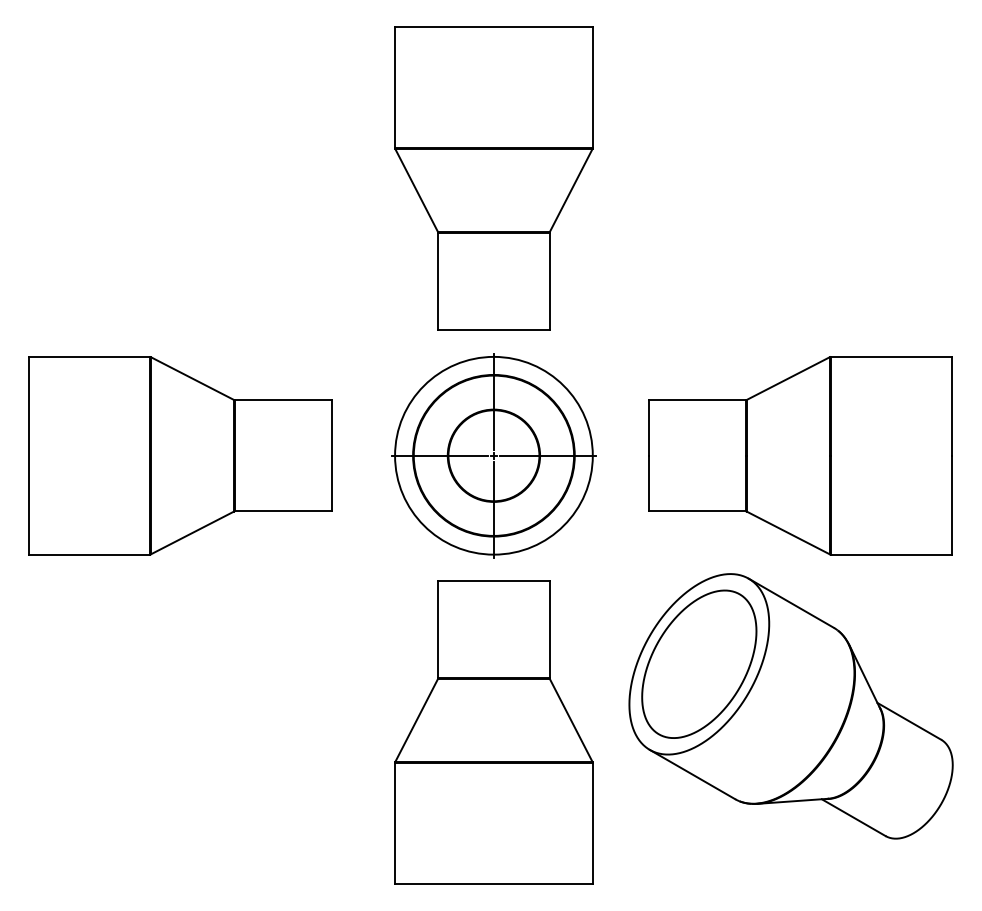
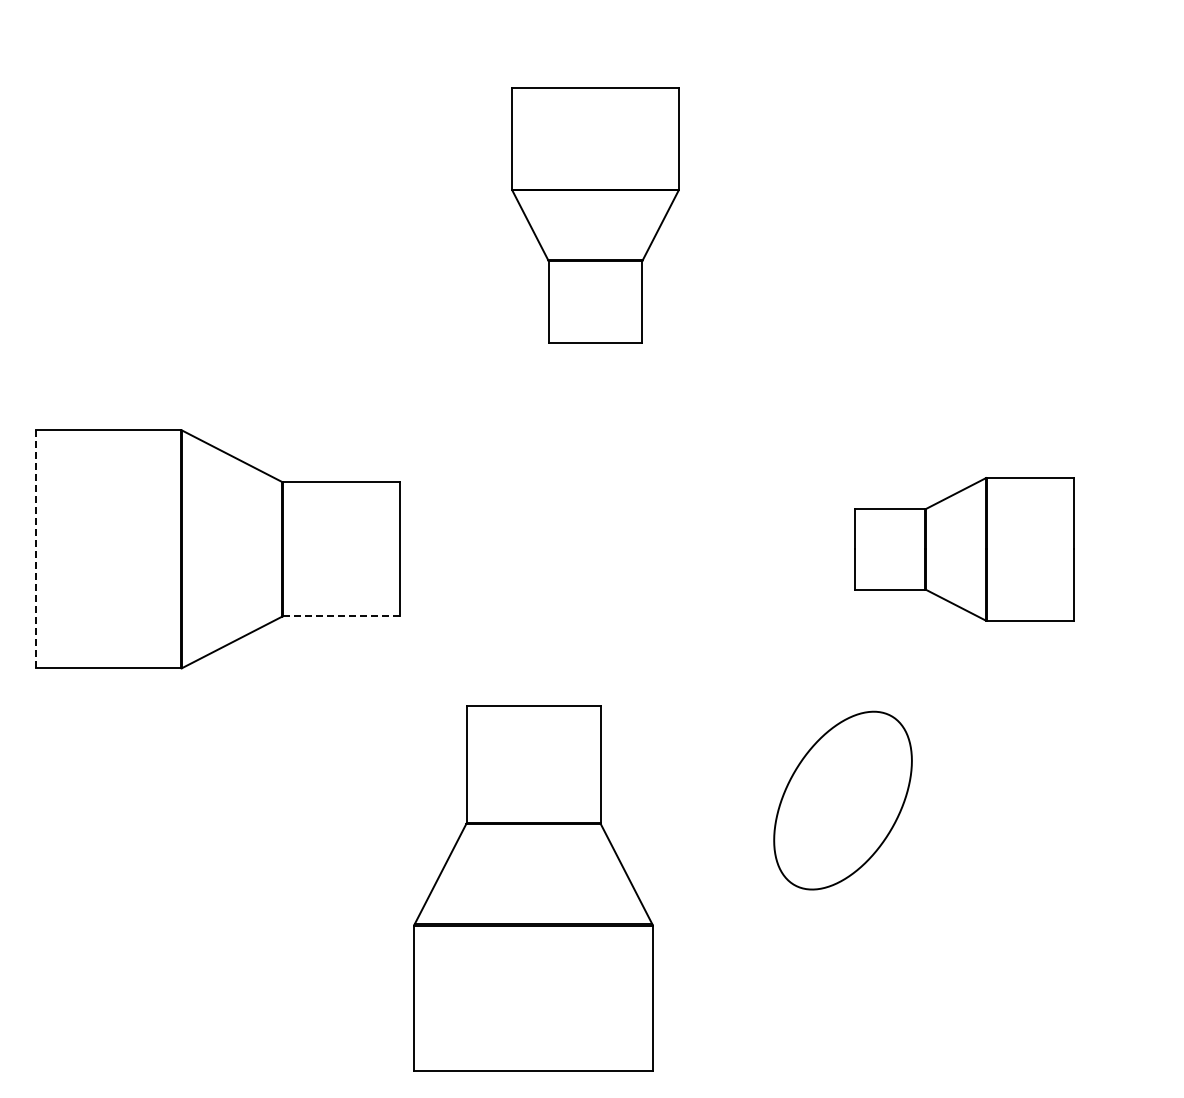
part: (493, 178) -> (595, 215), size x0.7
line: (29, 455) -> (35, 549), solid -> dashed
part: (493, 455) -> (595, 548), removed
part: (800, 455) -> (964, 549), size x0.6
line: (283, 511) -> (342, 616), solid -> dashed
part: (790, 706) -> (953, 851), removed
part: (493, 732) -> (533, 888), moved

